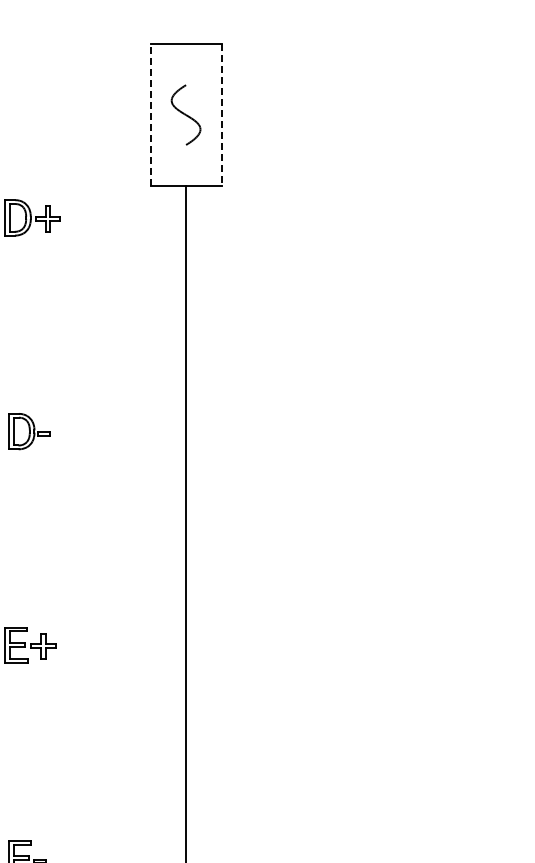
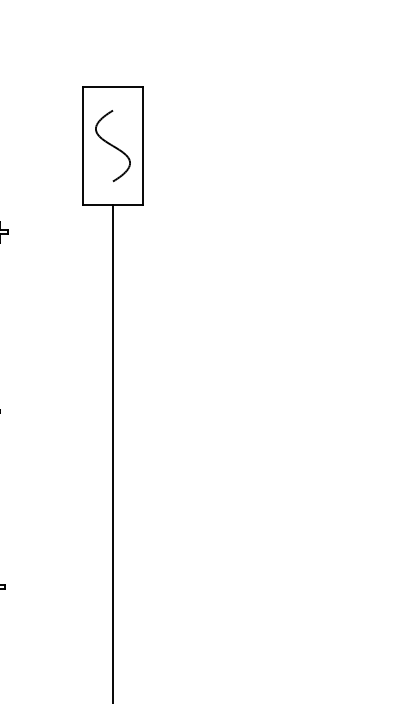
line: (150, 114) -> (83, 145), dashed -> solid
part: (185, 114) -> (112, 145), size x1.43
line: (221, 115) -> (142, 146), dashed -> solid

